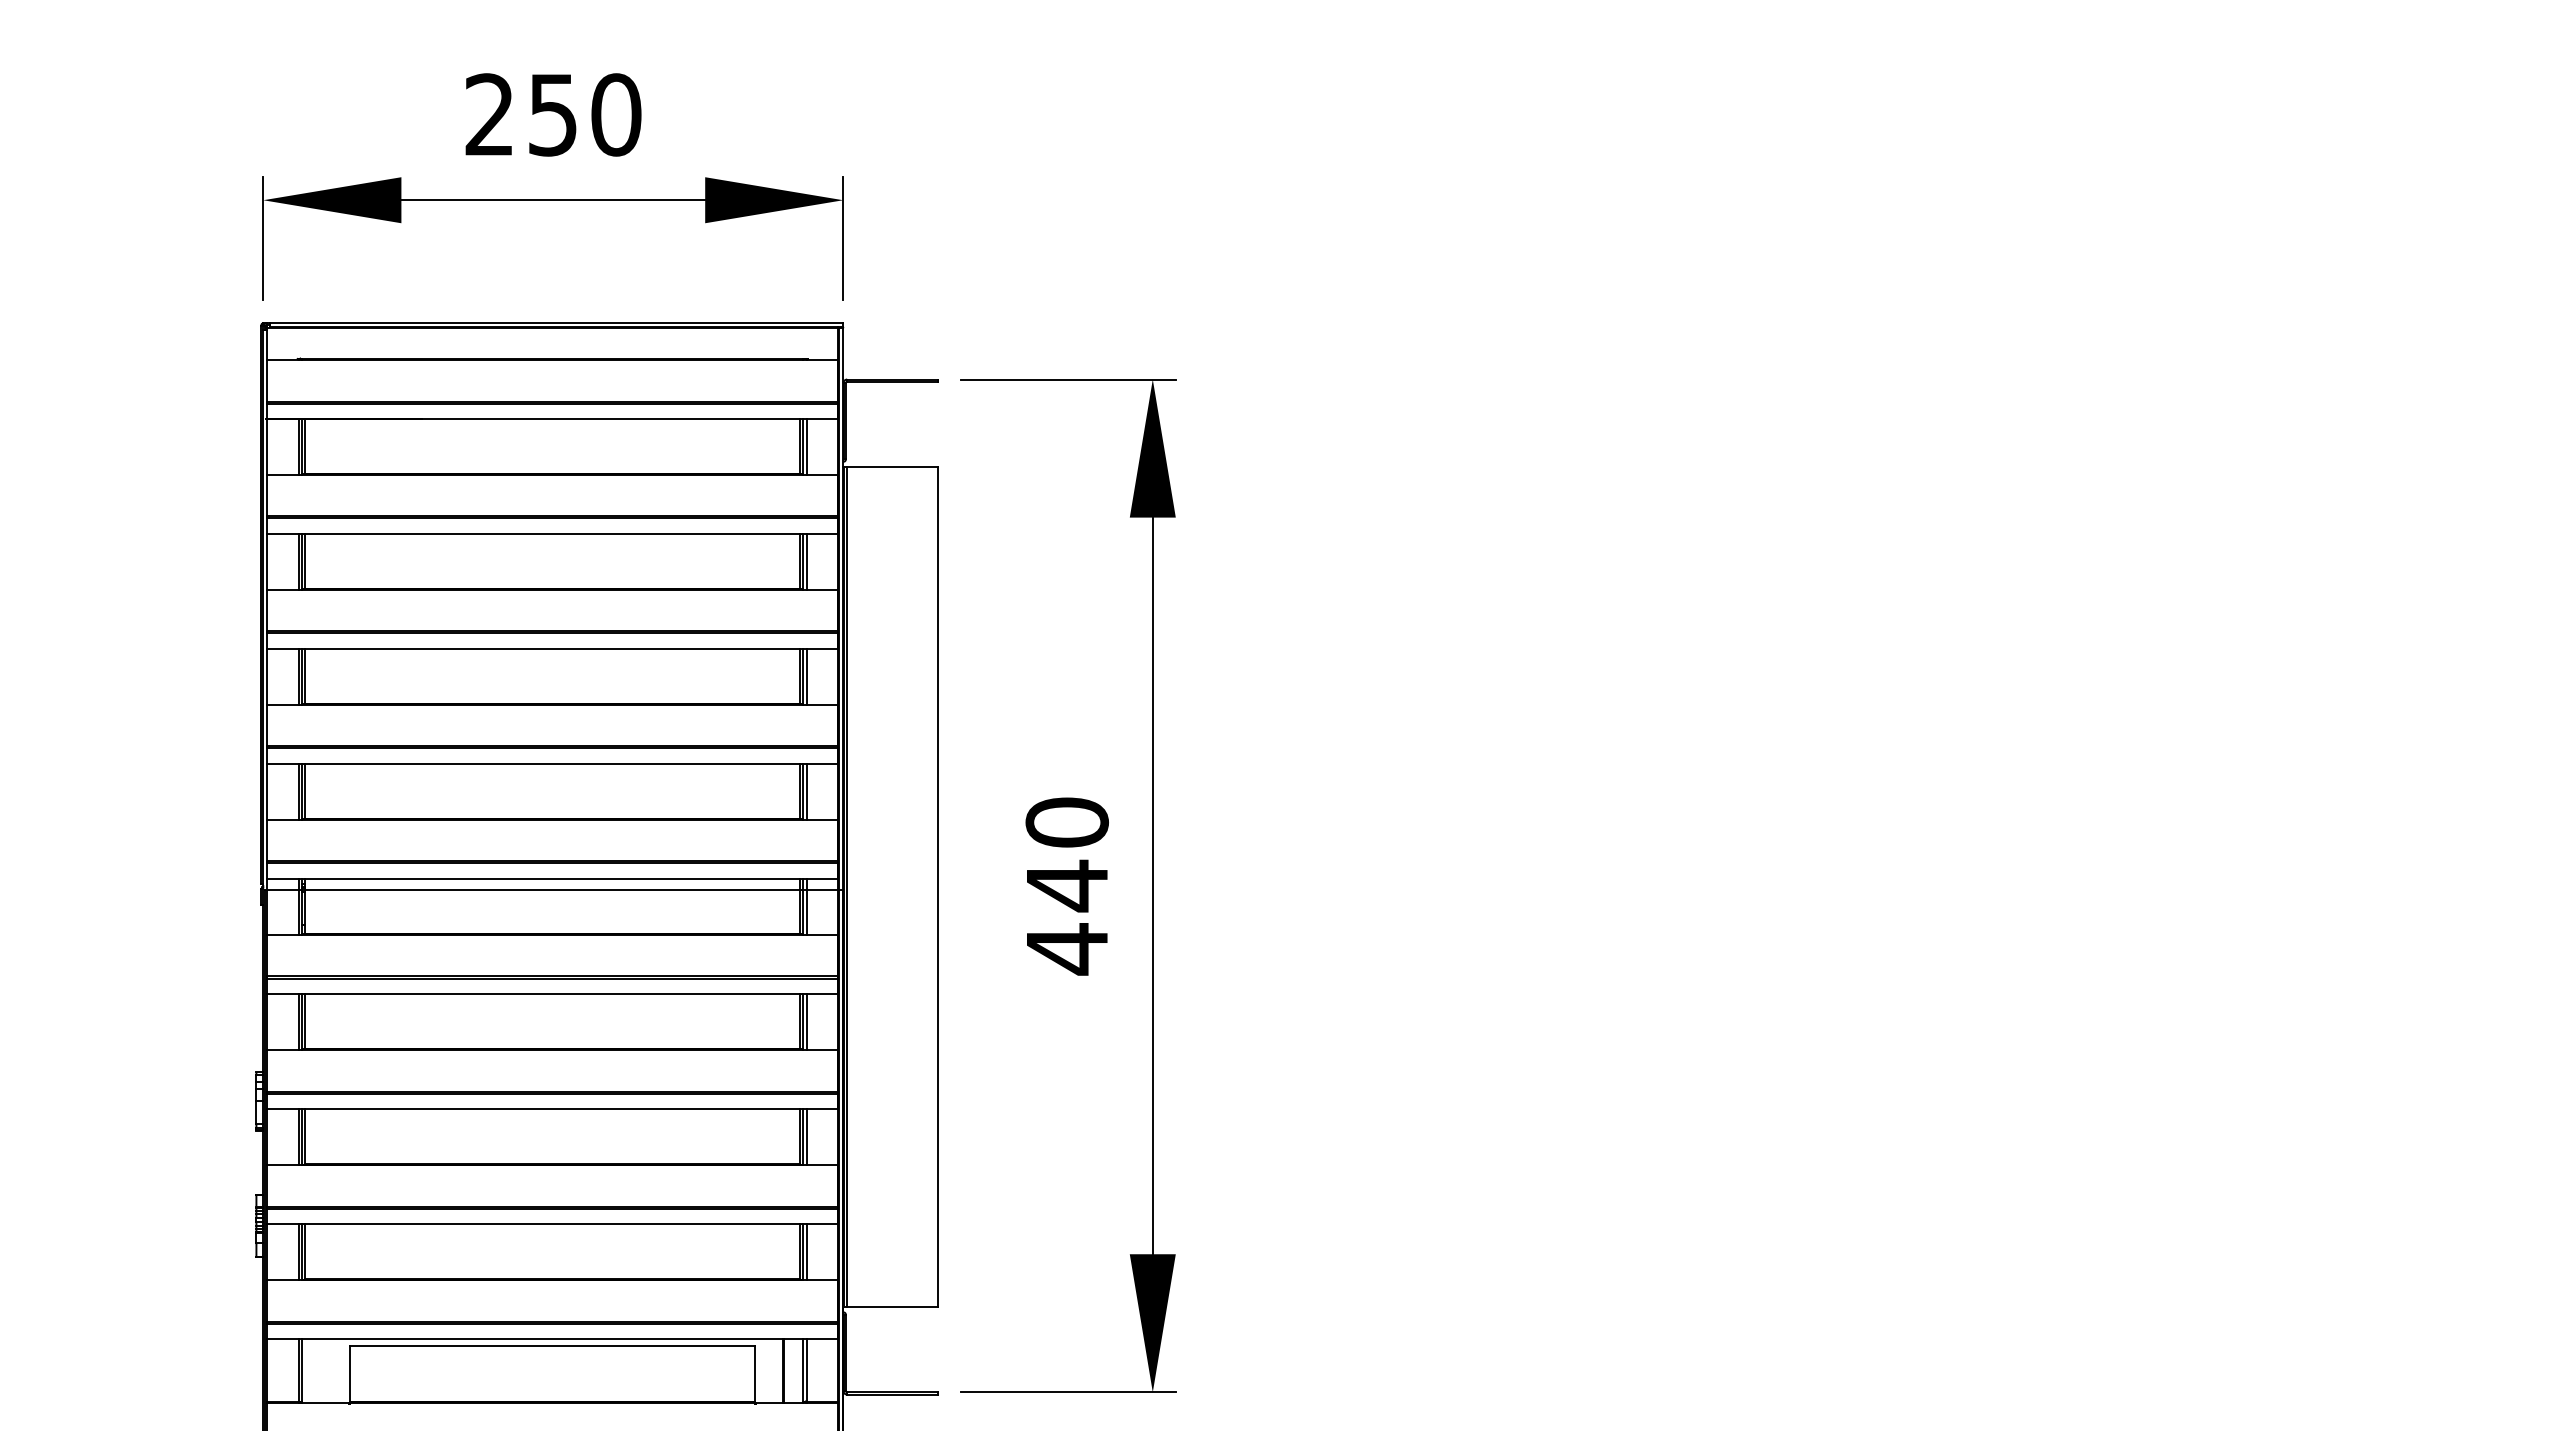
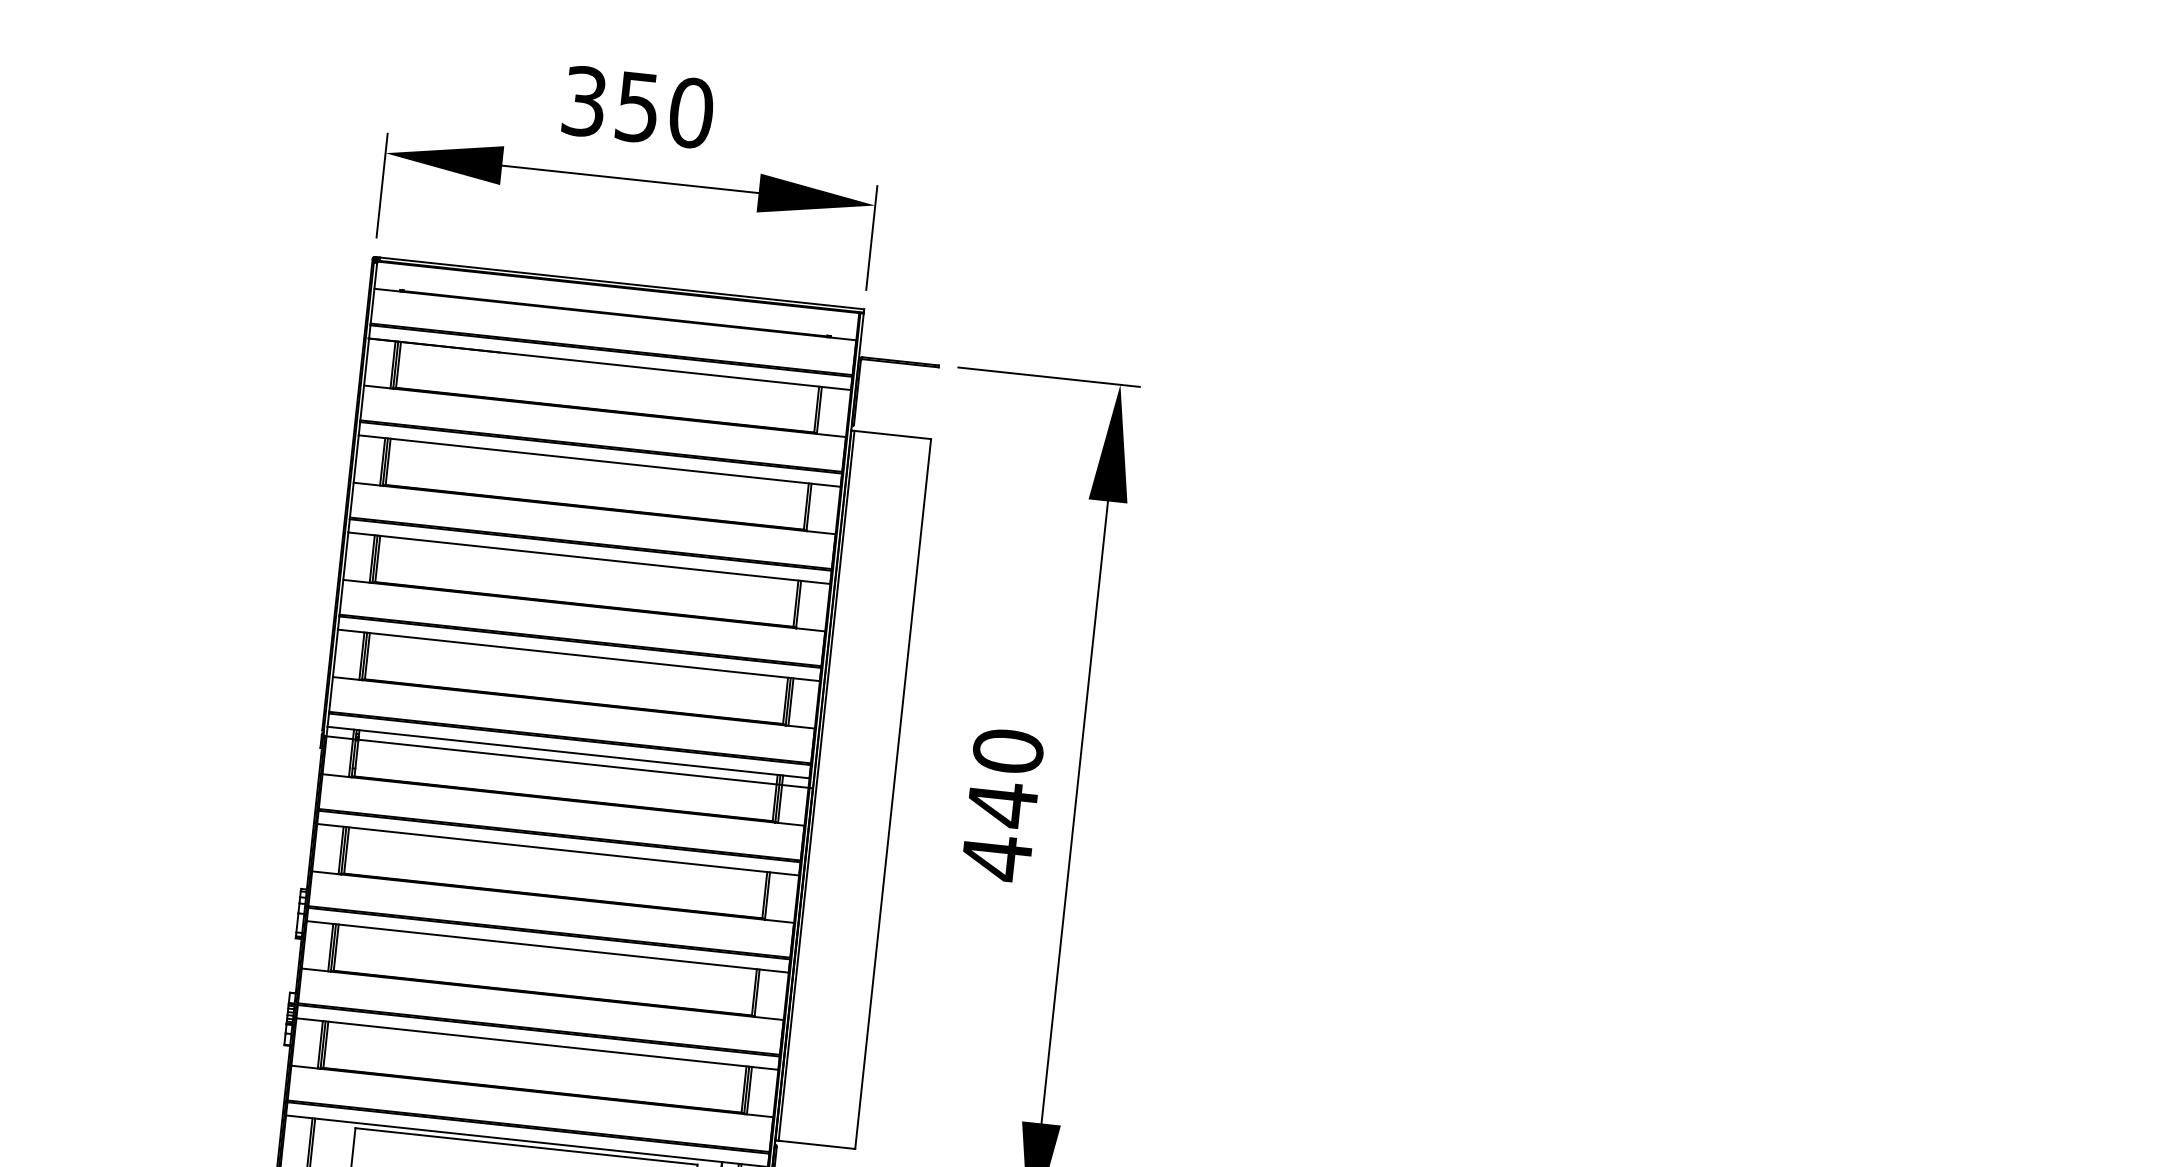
text: (489, 114) -> (584, 101), 250 -> 350
line: (806, 447) -> (821, 410), removed
line: (806, 561) -> (811, 507), removed
line: (806, 677) -> (801, 605), removed
line: (806, 1022) -> (770, 896), removed
line: (806, 1137) -> (759, 993), removed

